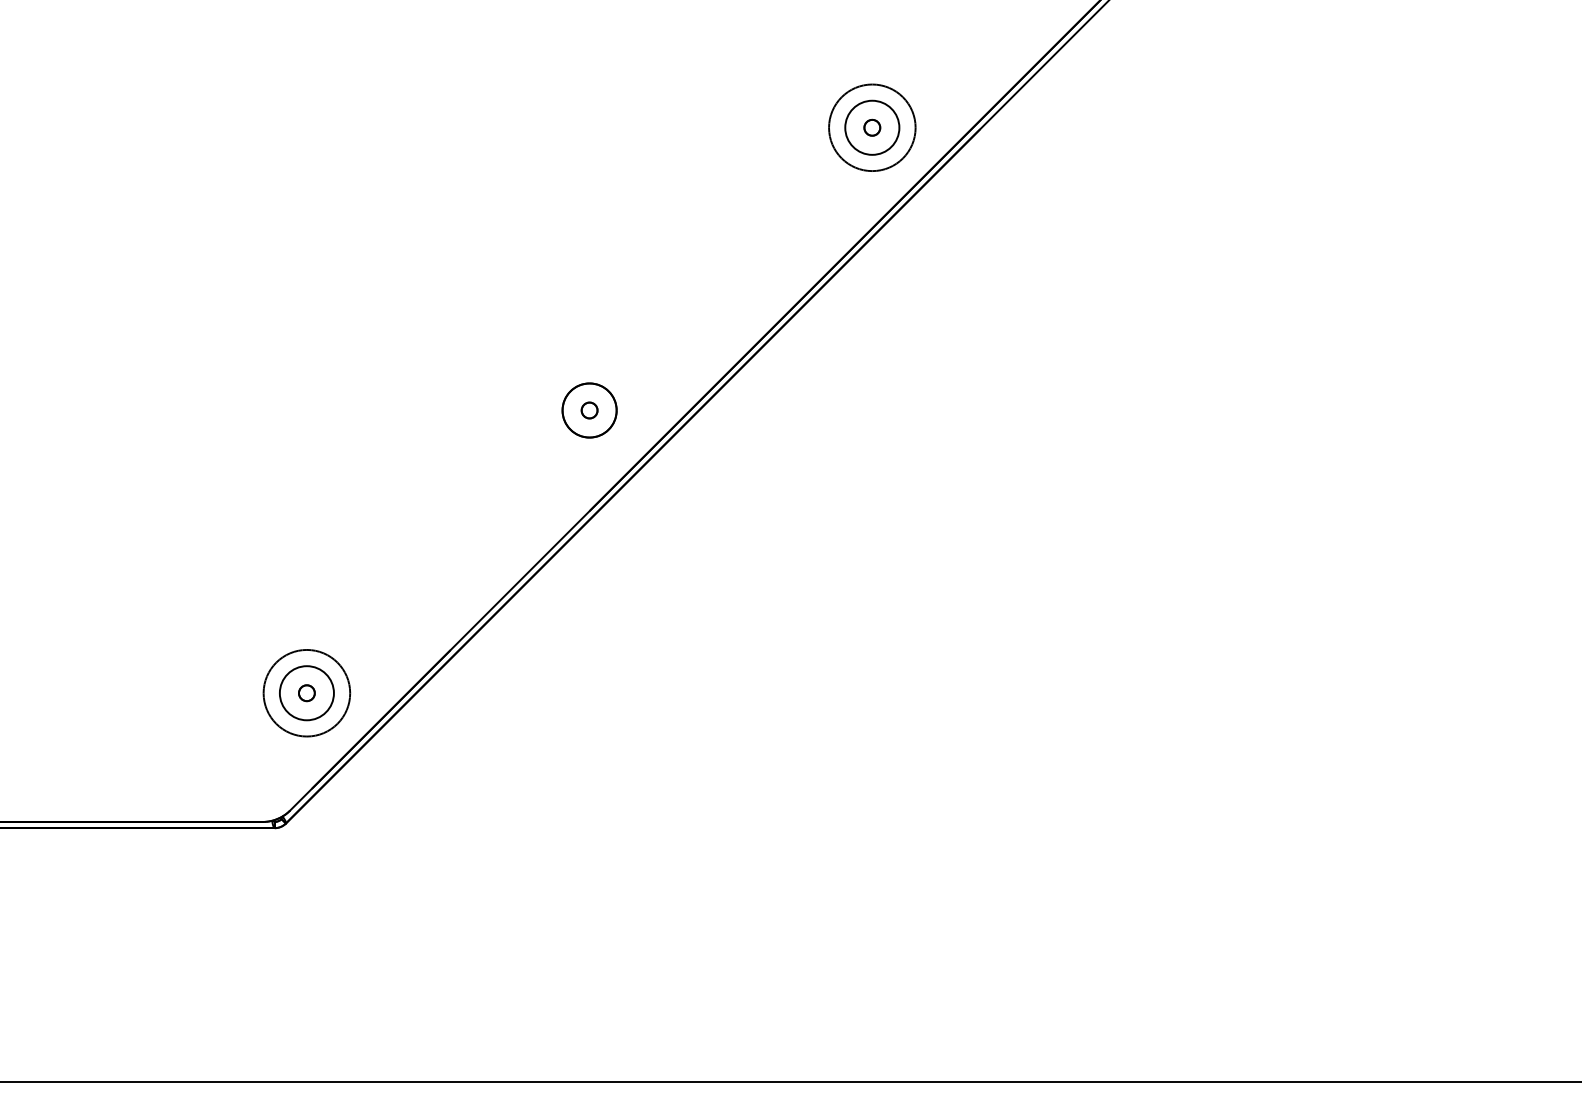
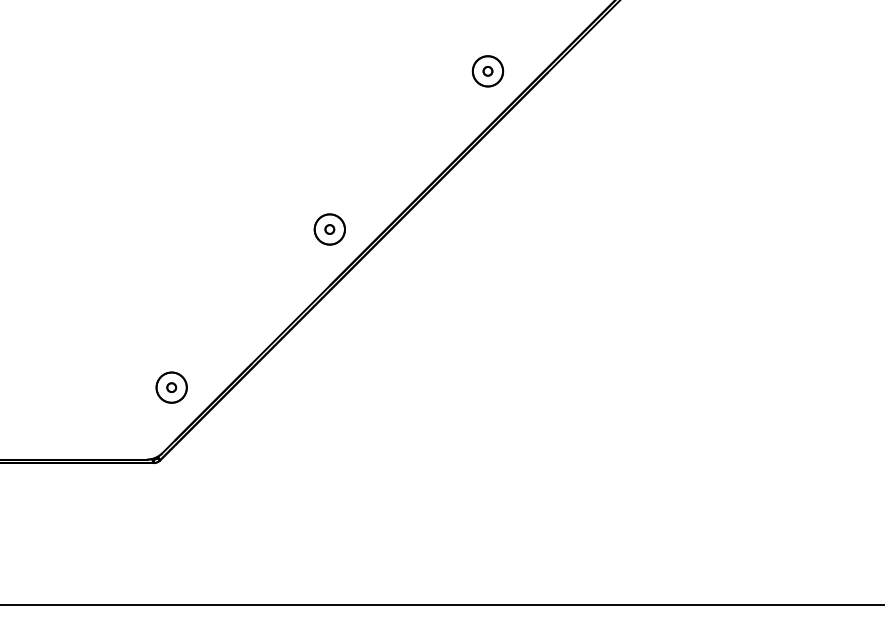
circle: (871, 128) -> (487, 71), size x0.62
circle: (306, 692) -> (171, 387), size x0.62

